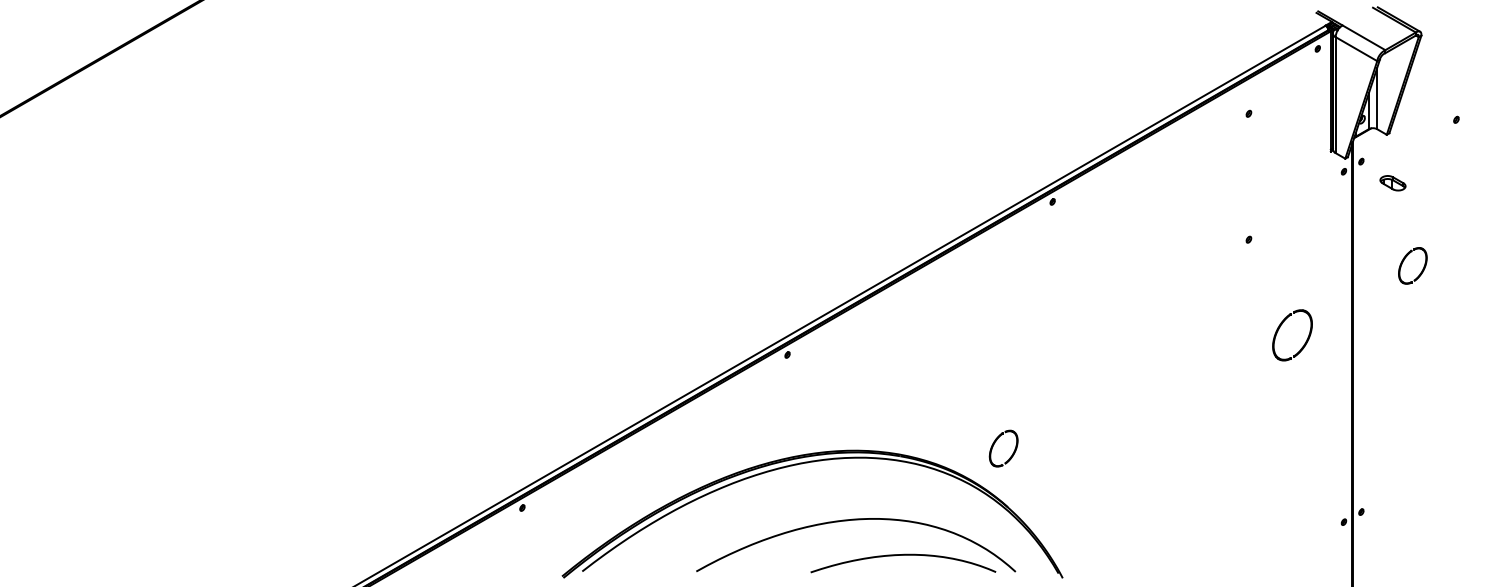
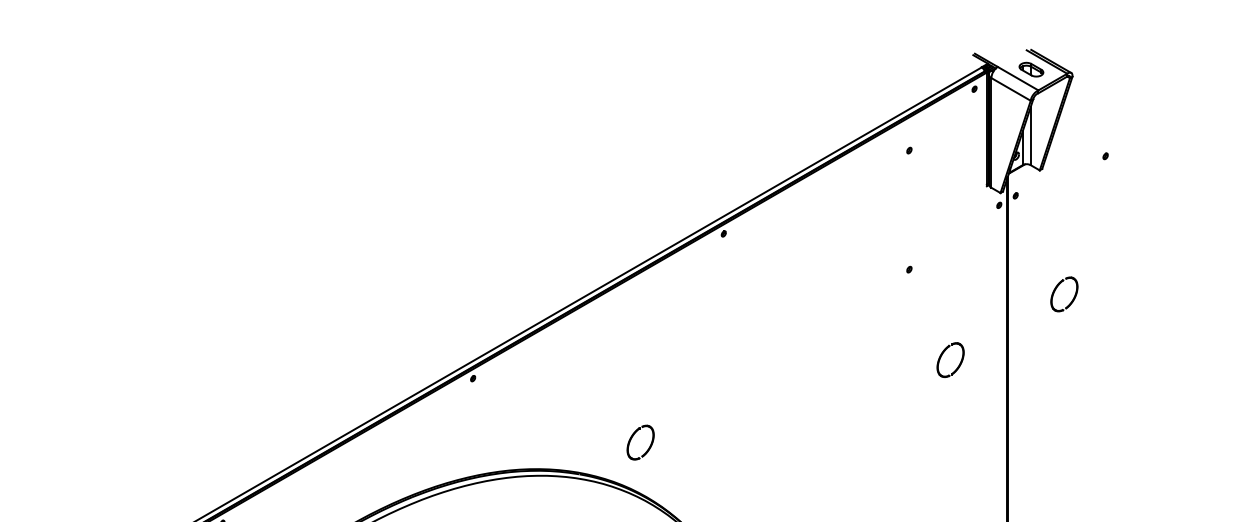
part: (1392, 183) -> (1030, 69), moved
part: (1292, 335) -> (950, 360), size x0.71
part: (1003, 448) -> (640, 442), moved

